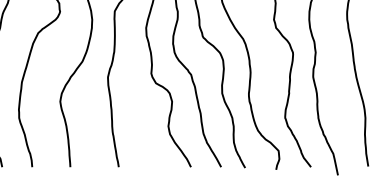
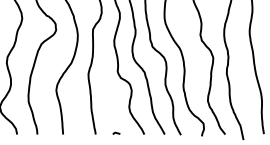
line: (149, 164) -> (116, 132), added

